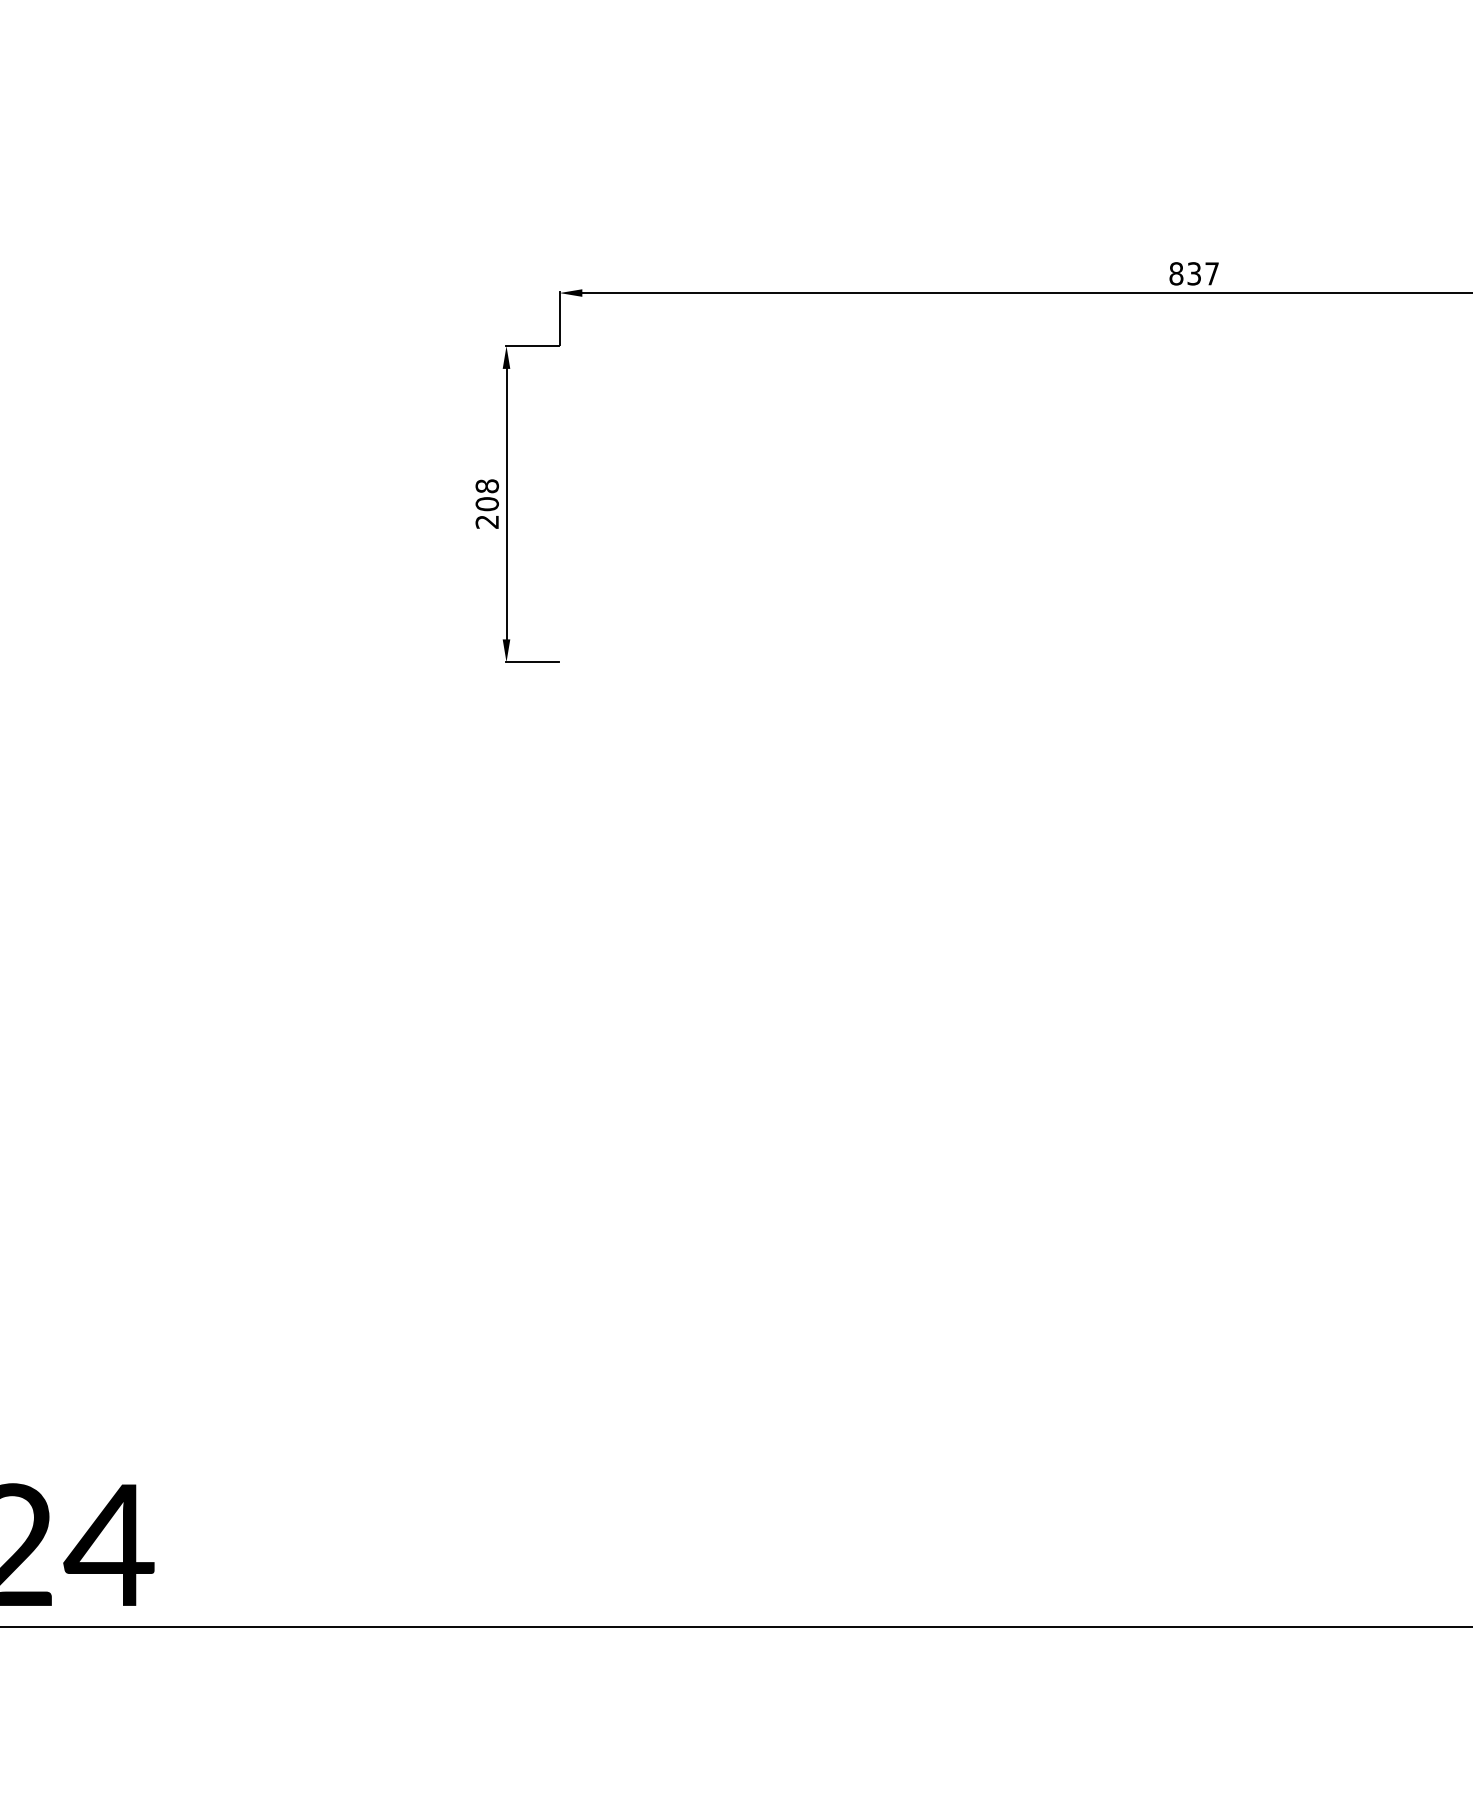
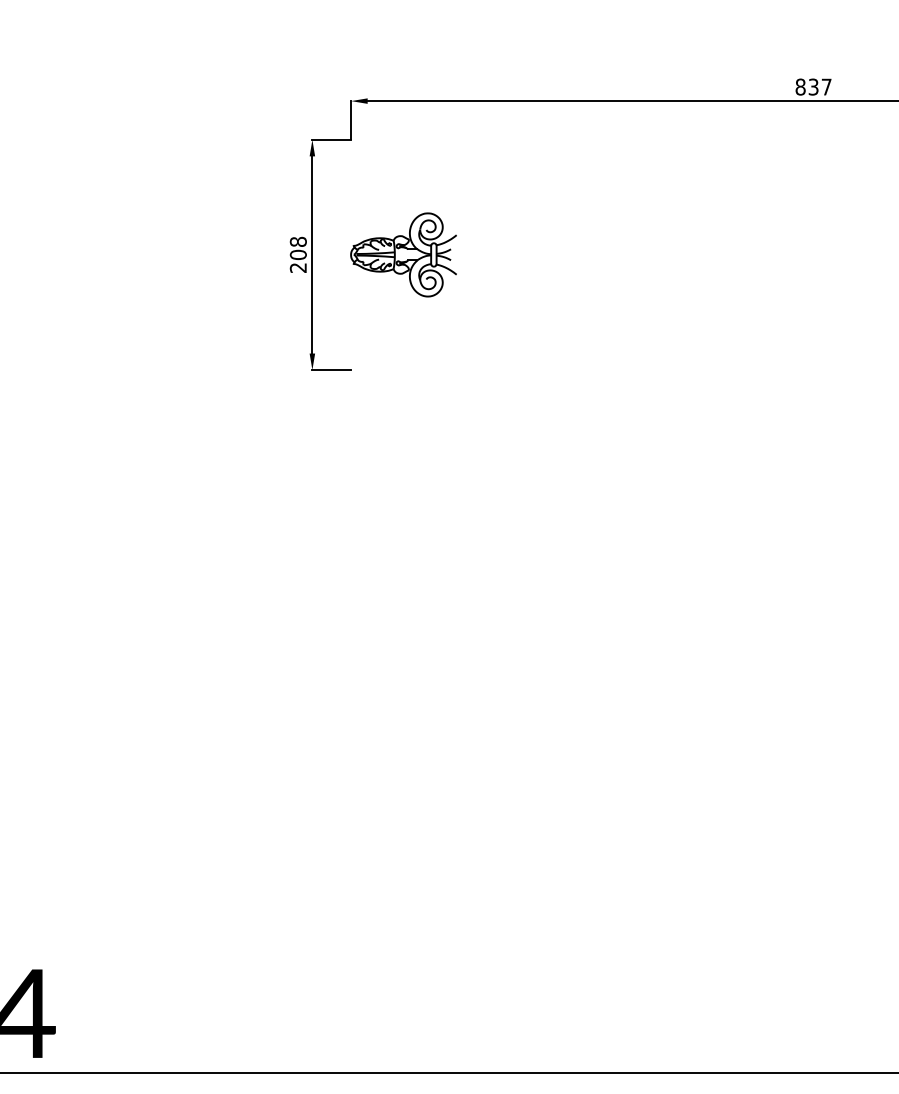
part: (631, 504) -> (403, 255), added

